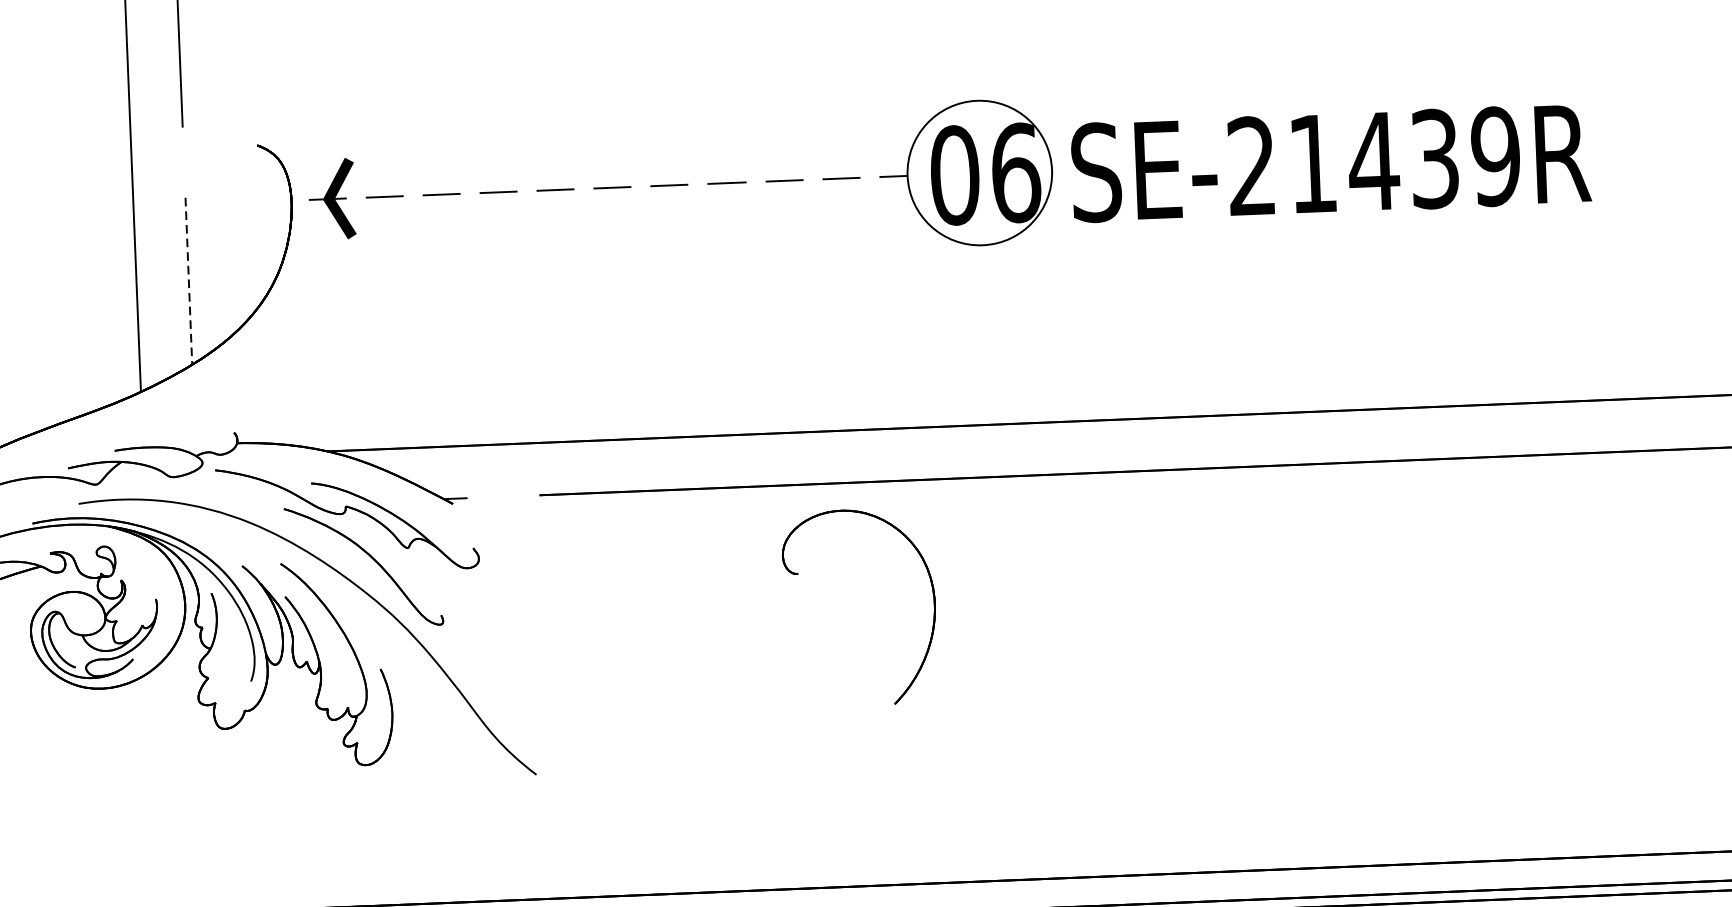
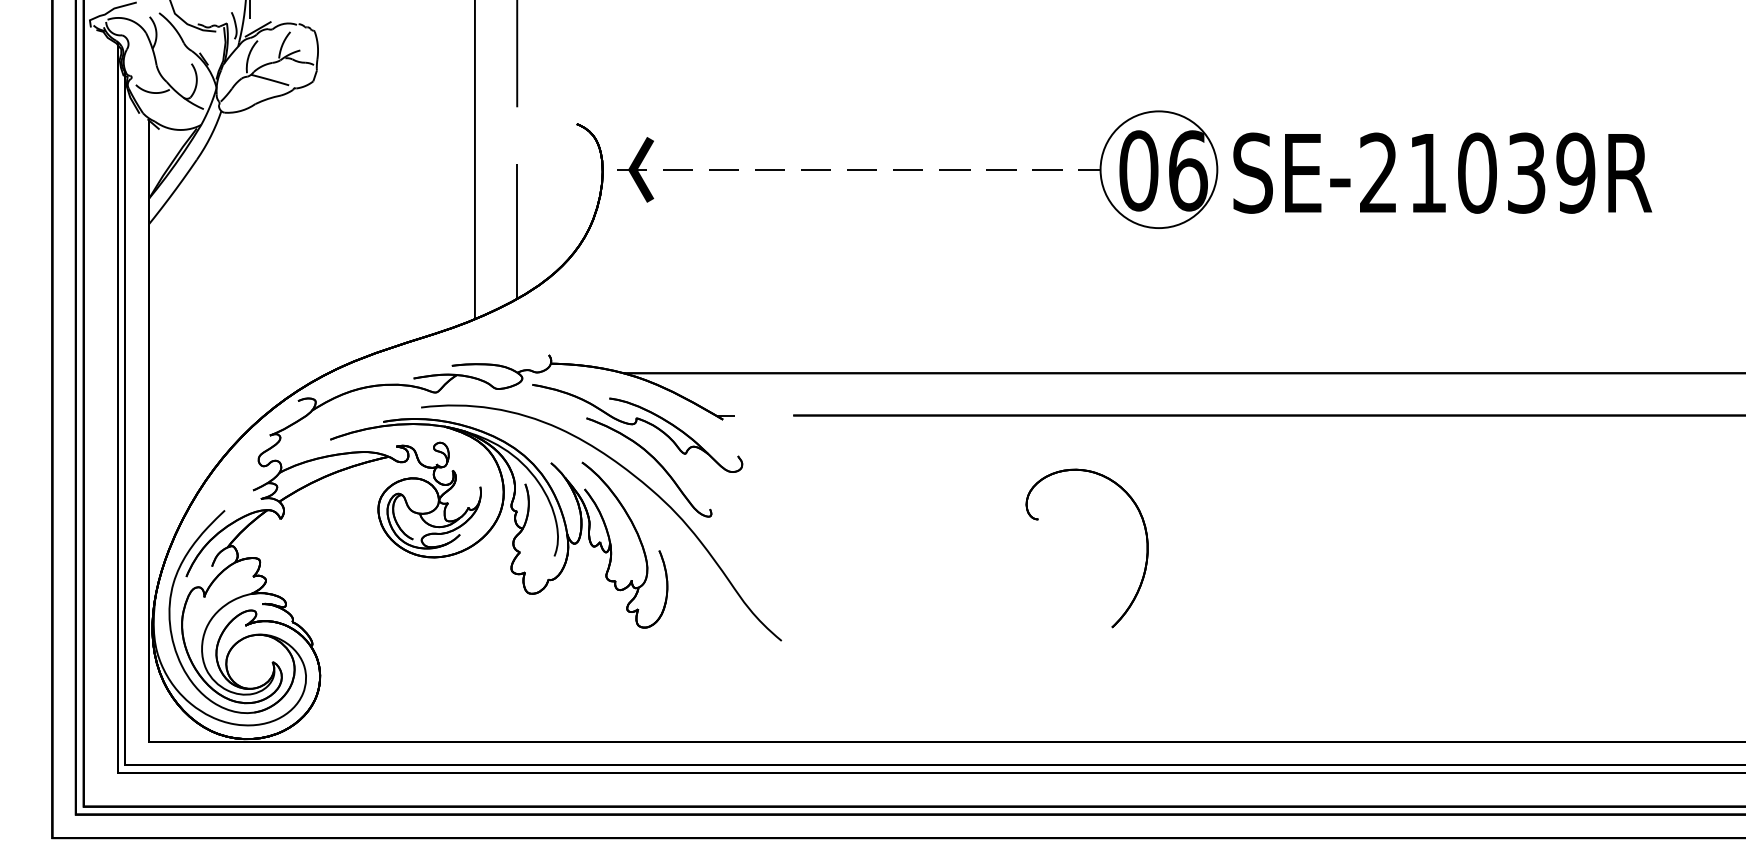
text: (1372, 160) -> (1476, 172), SE-21439R -> SE-21039R
line: (189, 281) -> (517, 231), dashed -> solid
part: (798, 575) -> (1038, 520), moved

